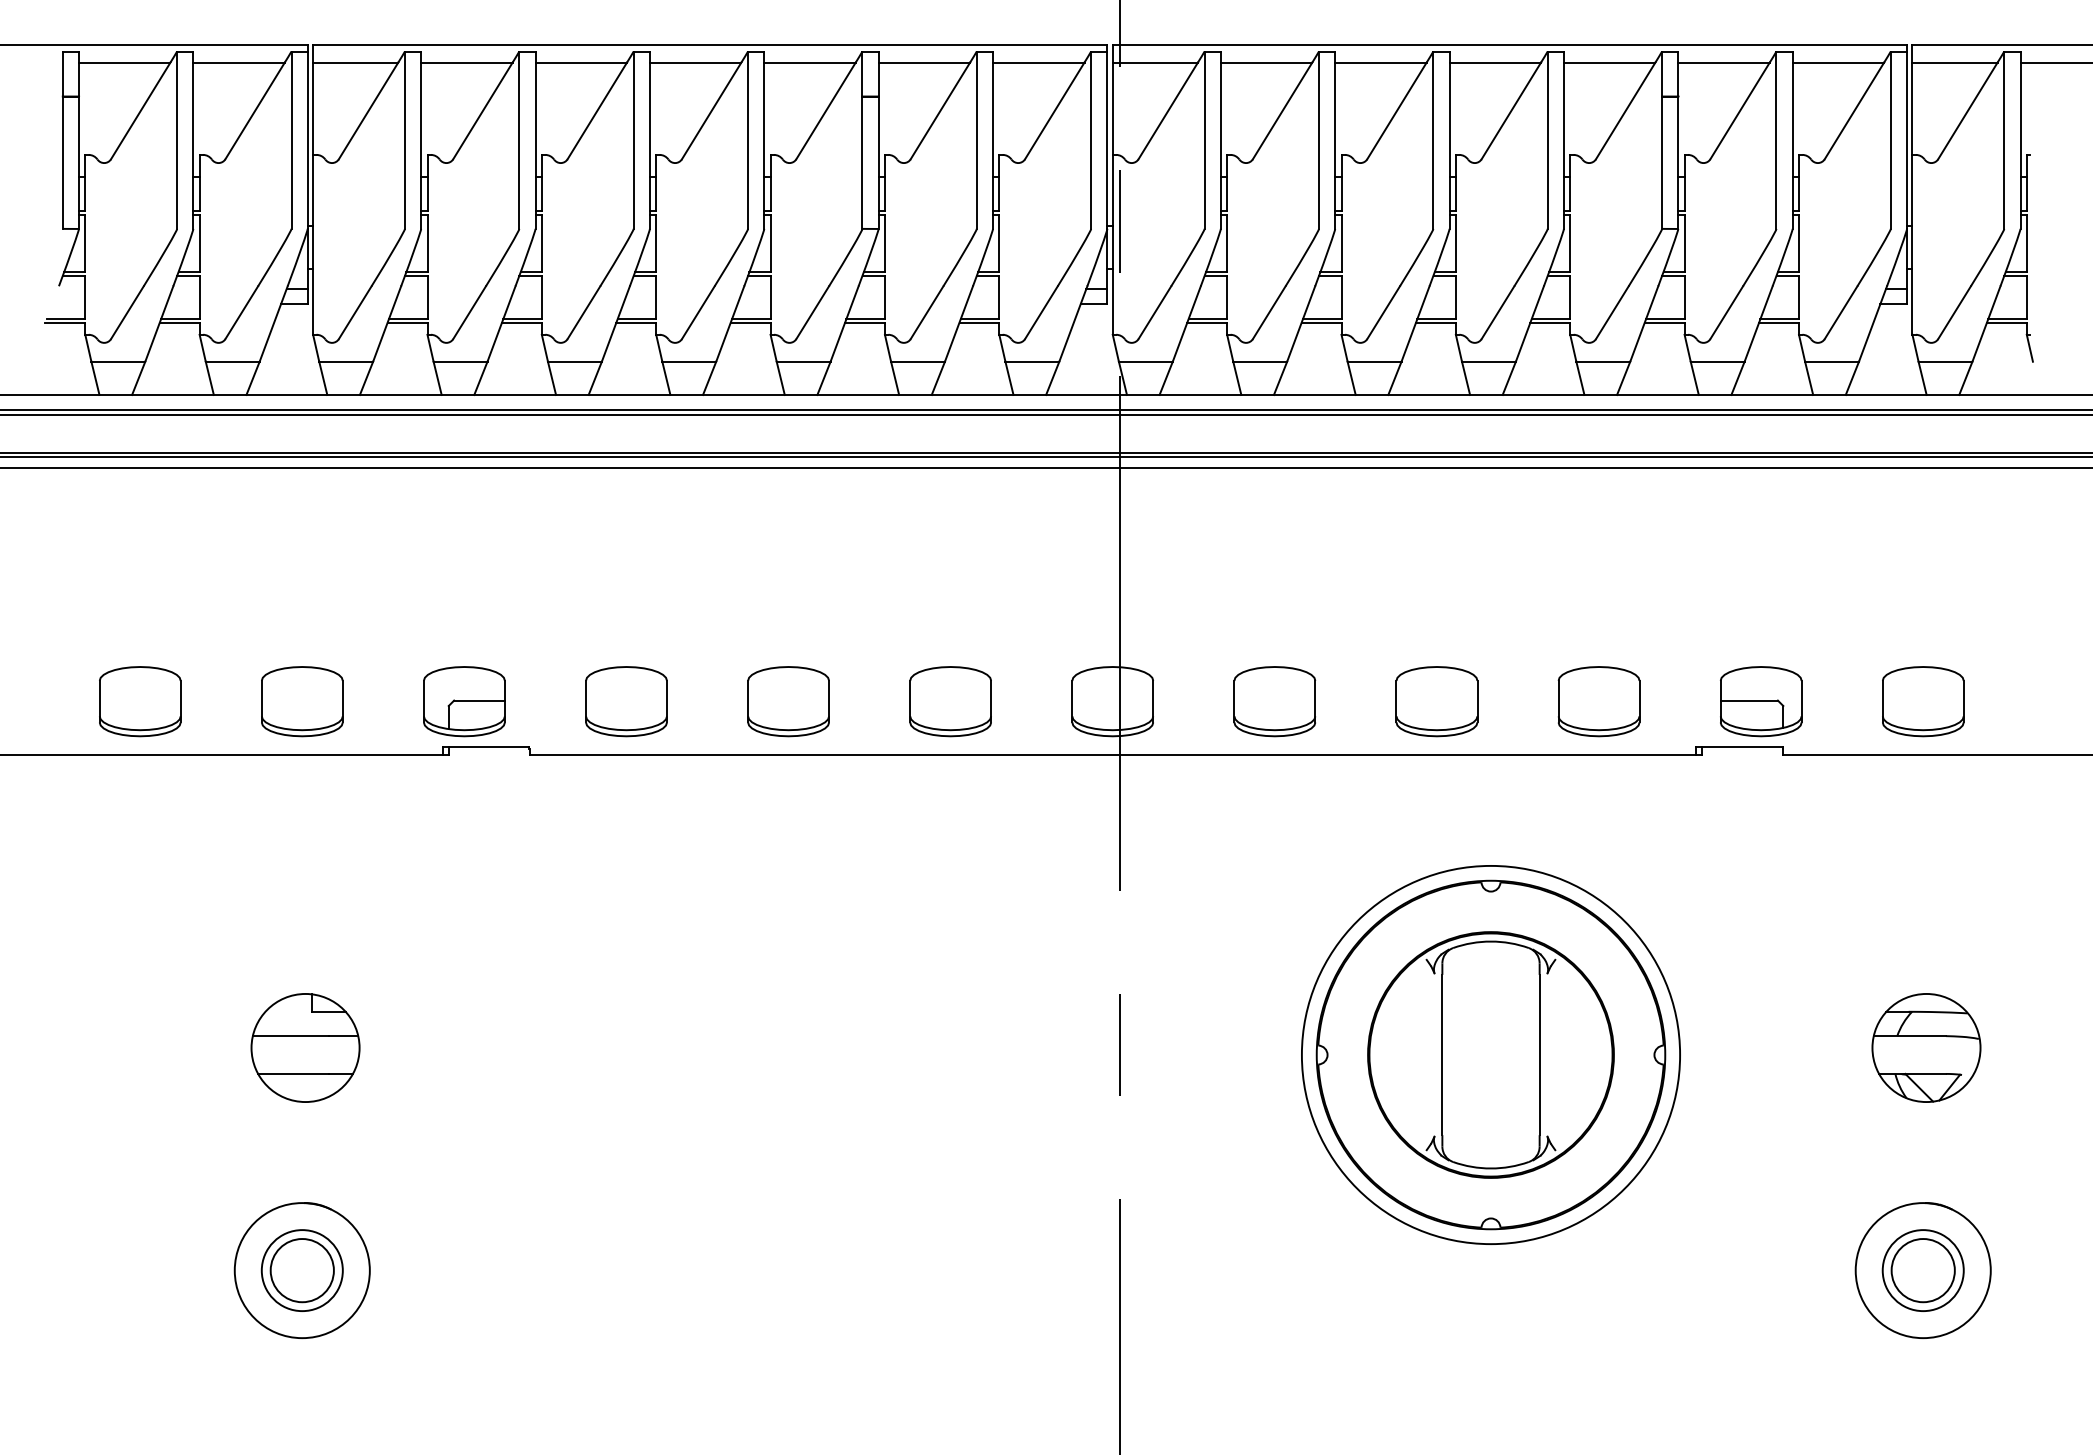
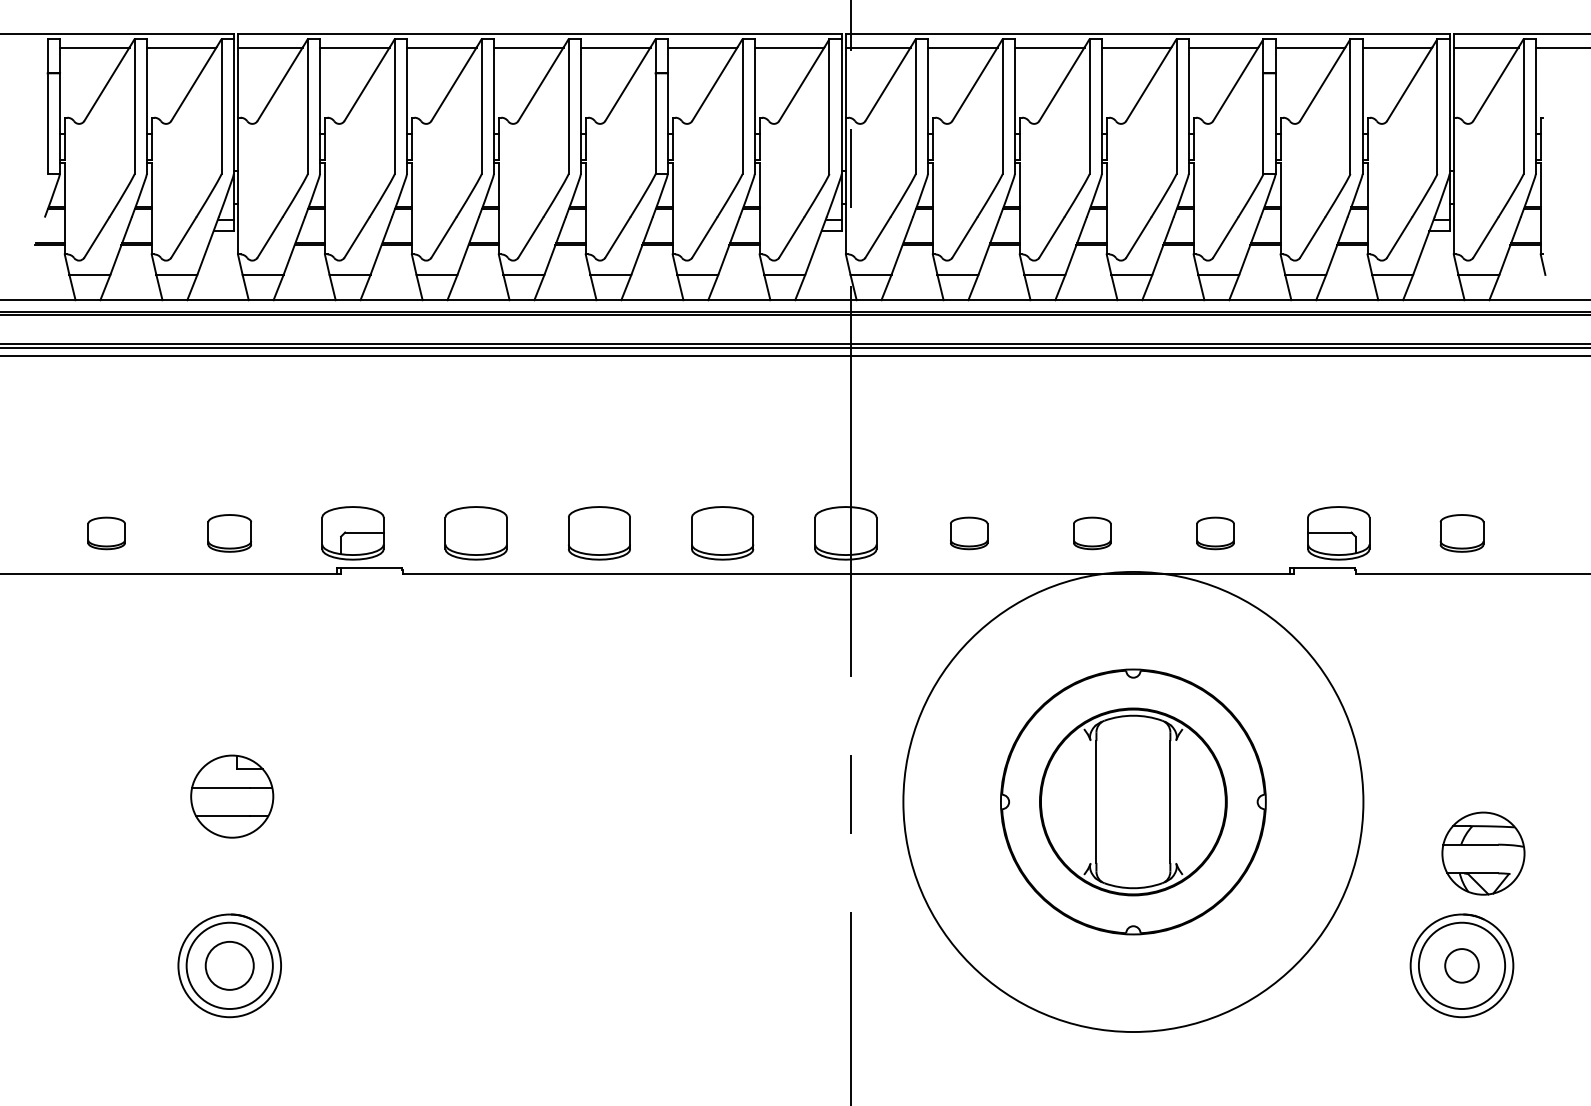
part: (140, 701) -> (106, 533), size x0.6
part: (302, 701) -> (229, 533), size x0.7
part: (1274, 701) -> (968, 533), size x0.6
part: (1436, 701) -> (1091, 533), size x0.6
part: (1598, 701) -> (1215, 533), size x0.6
part: (1923, 701) -> (1462, 533), size x0.7
part: (1926, 1047) -> (1483, 853), moved
circle: (1490, 1054) -> (1133, 801), size x1.6
circle: (301, 1270) -> (229, 965), size x1.4
circle: (1922, 1270) -> (1461, 965), size x0.7
circle: (1922, 1270) -> (1461, 965), size x1.4

